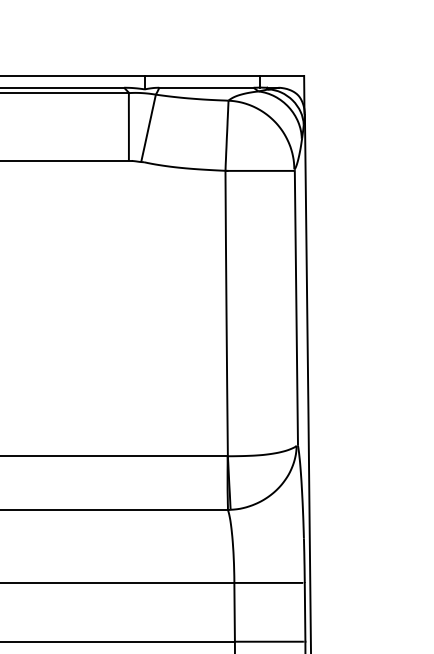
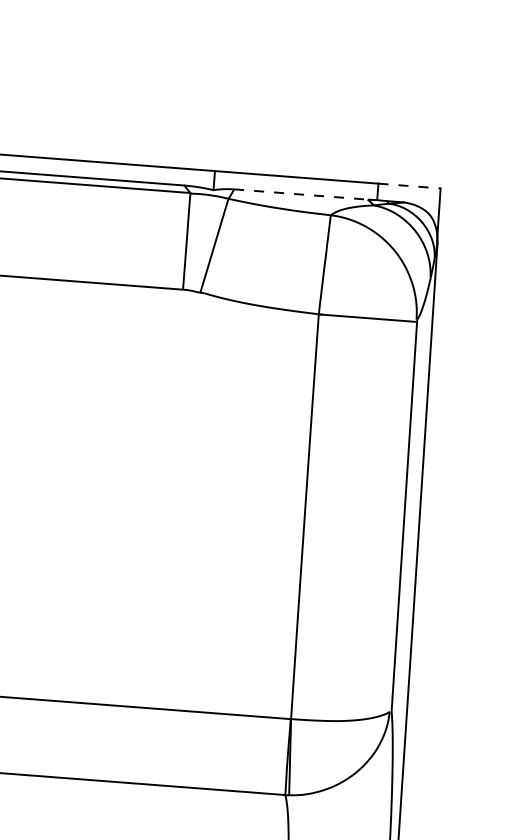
line: (282, 75) -> (410, 185), solid -> dashed
line: (206, 87) -> (301, 194), solid -> dashed

